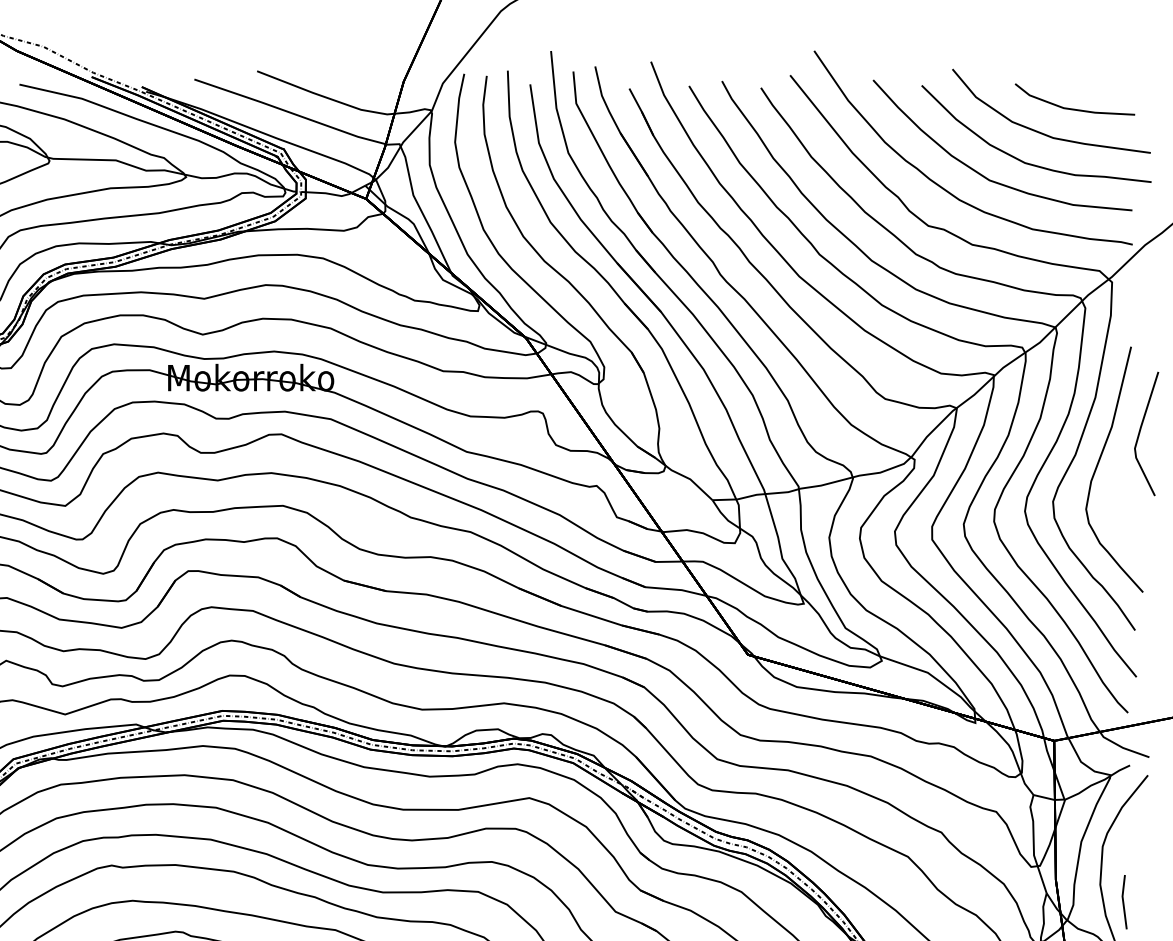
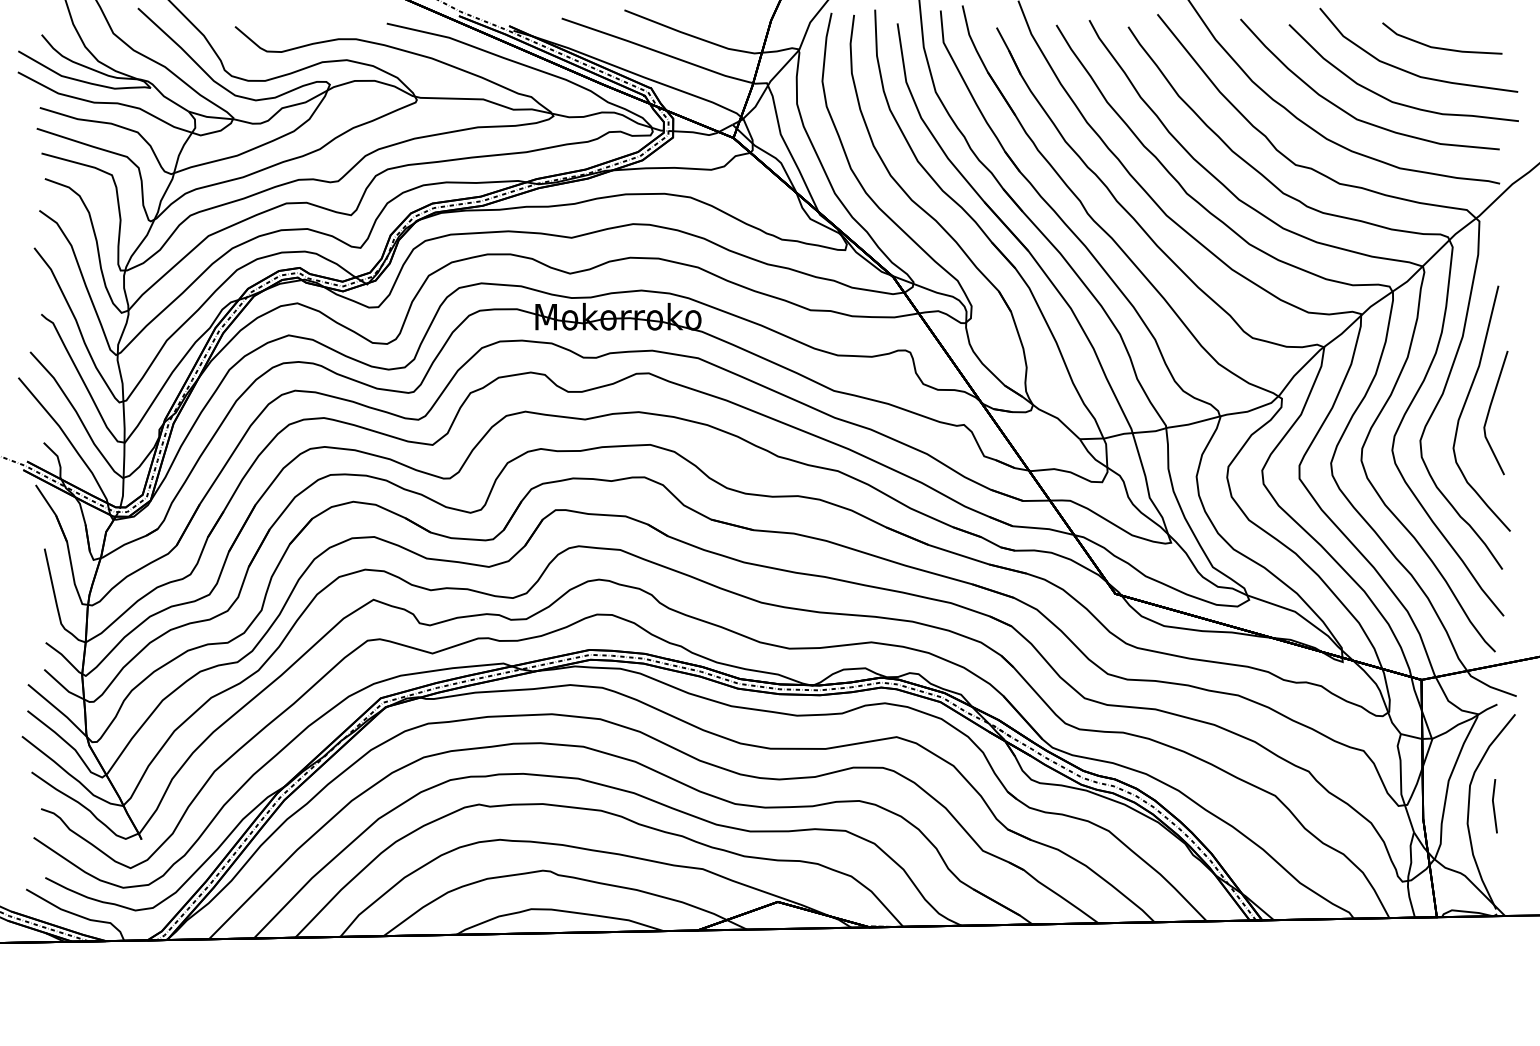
line: (1141, 430) -> (1490, 409), moved
line: (1124, 902) -> (1494, 806), moved

